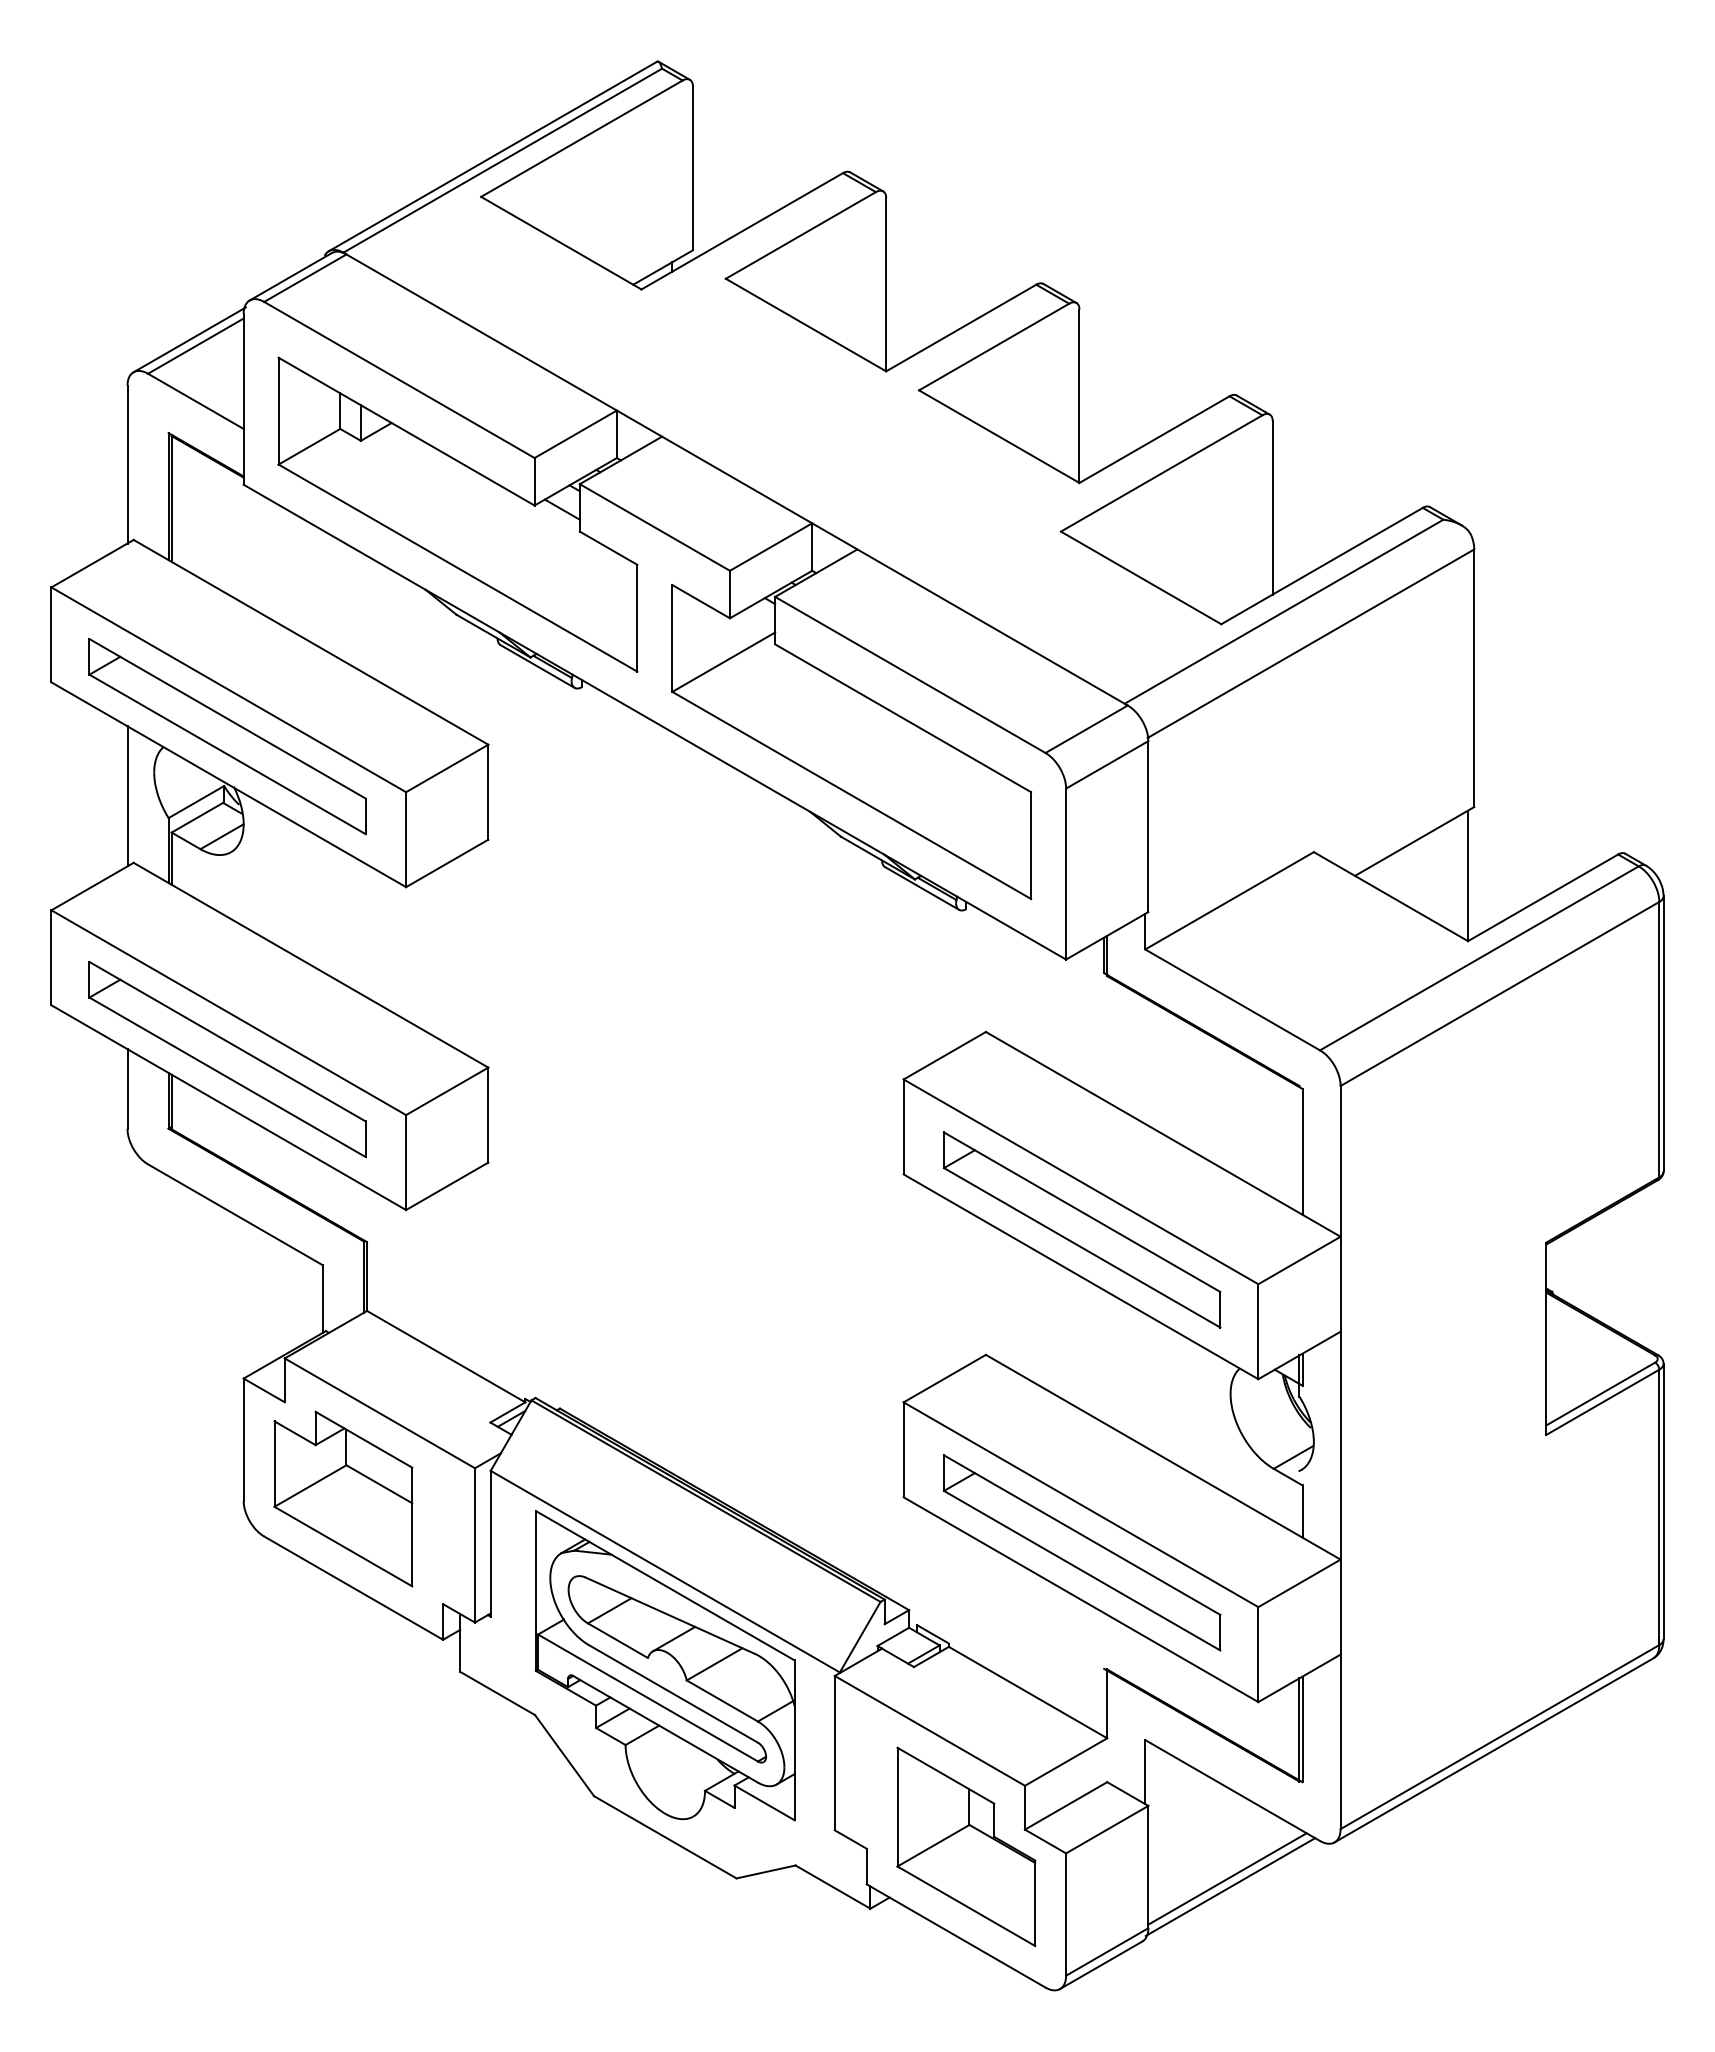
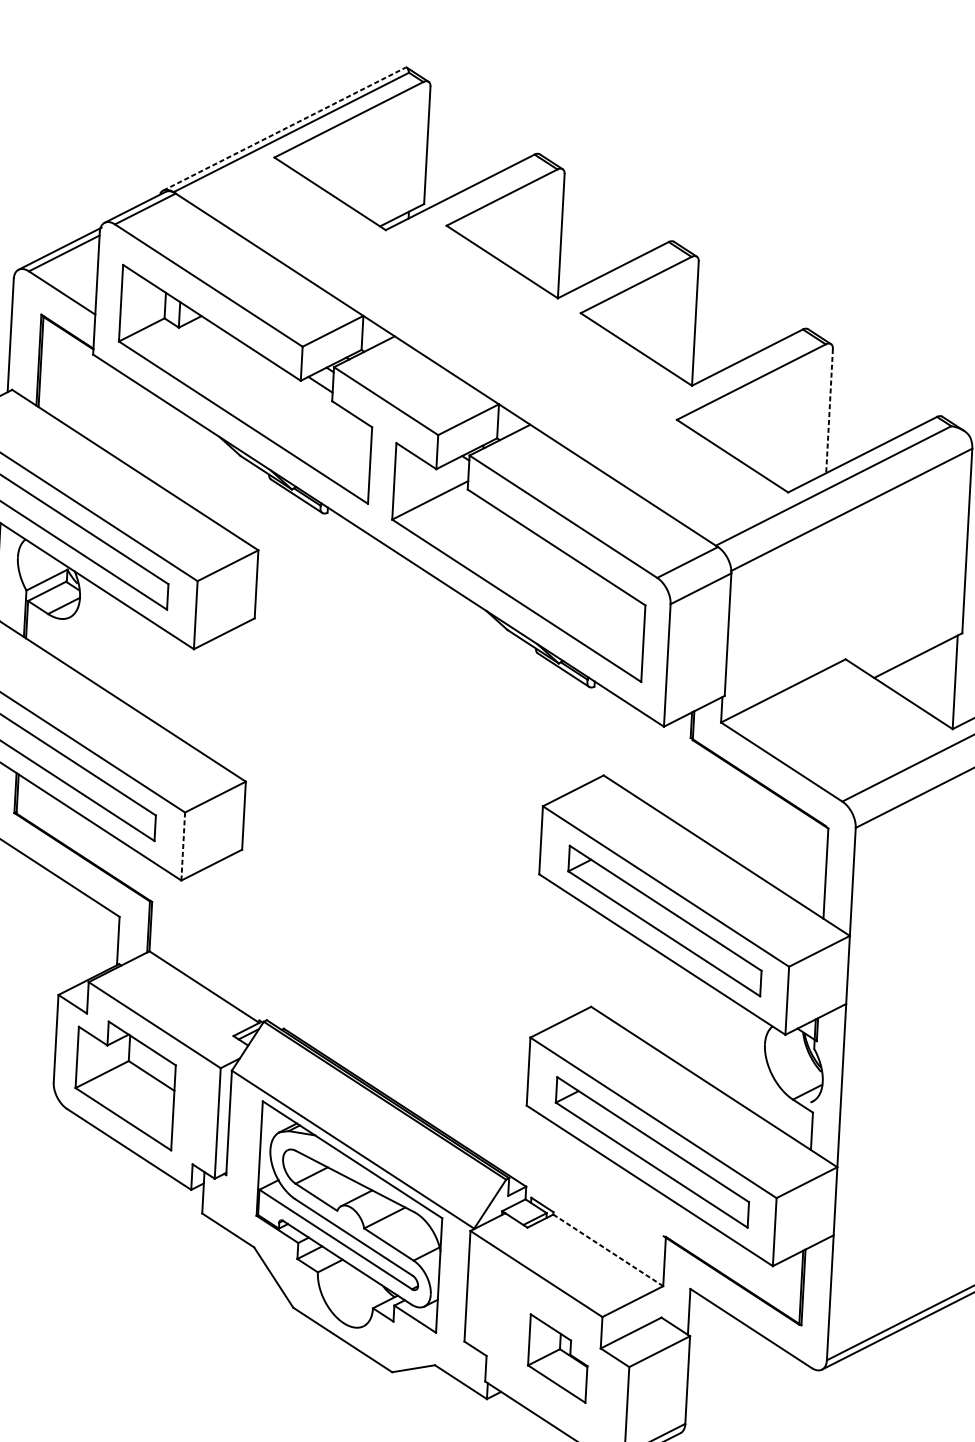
line: (493, 156) -> (284, 129), solid -> dashed
line: (1272, 507) -> (829, 410), solid -> dashed
line: (406, 1162) -> (183, 846), solid -> dashed
line: (1027, 1692) -> (607, 1250), solid -> dashed
part: (966, 1846) -> (558, 1358), size x0.6
line: (1227, 1878) -> (743, 1391), removed
line: (1230, 1887) -> (745, 1397), removed

